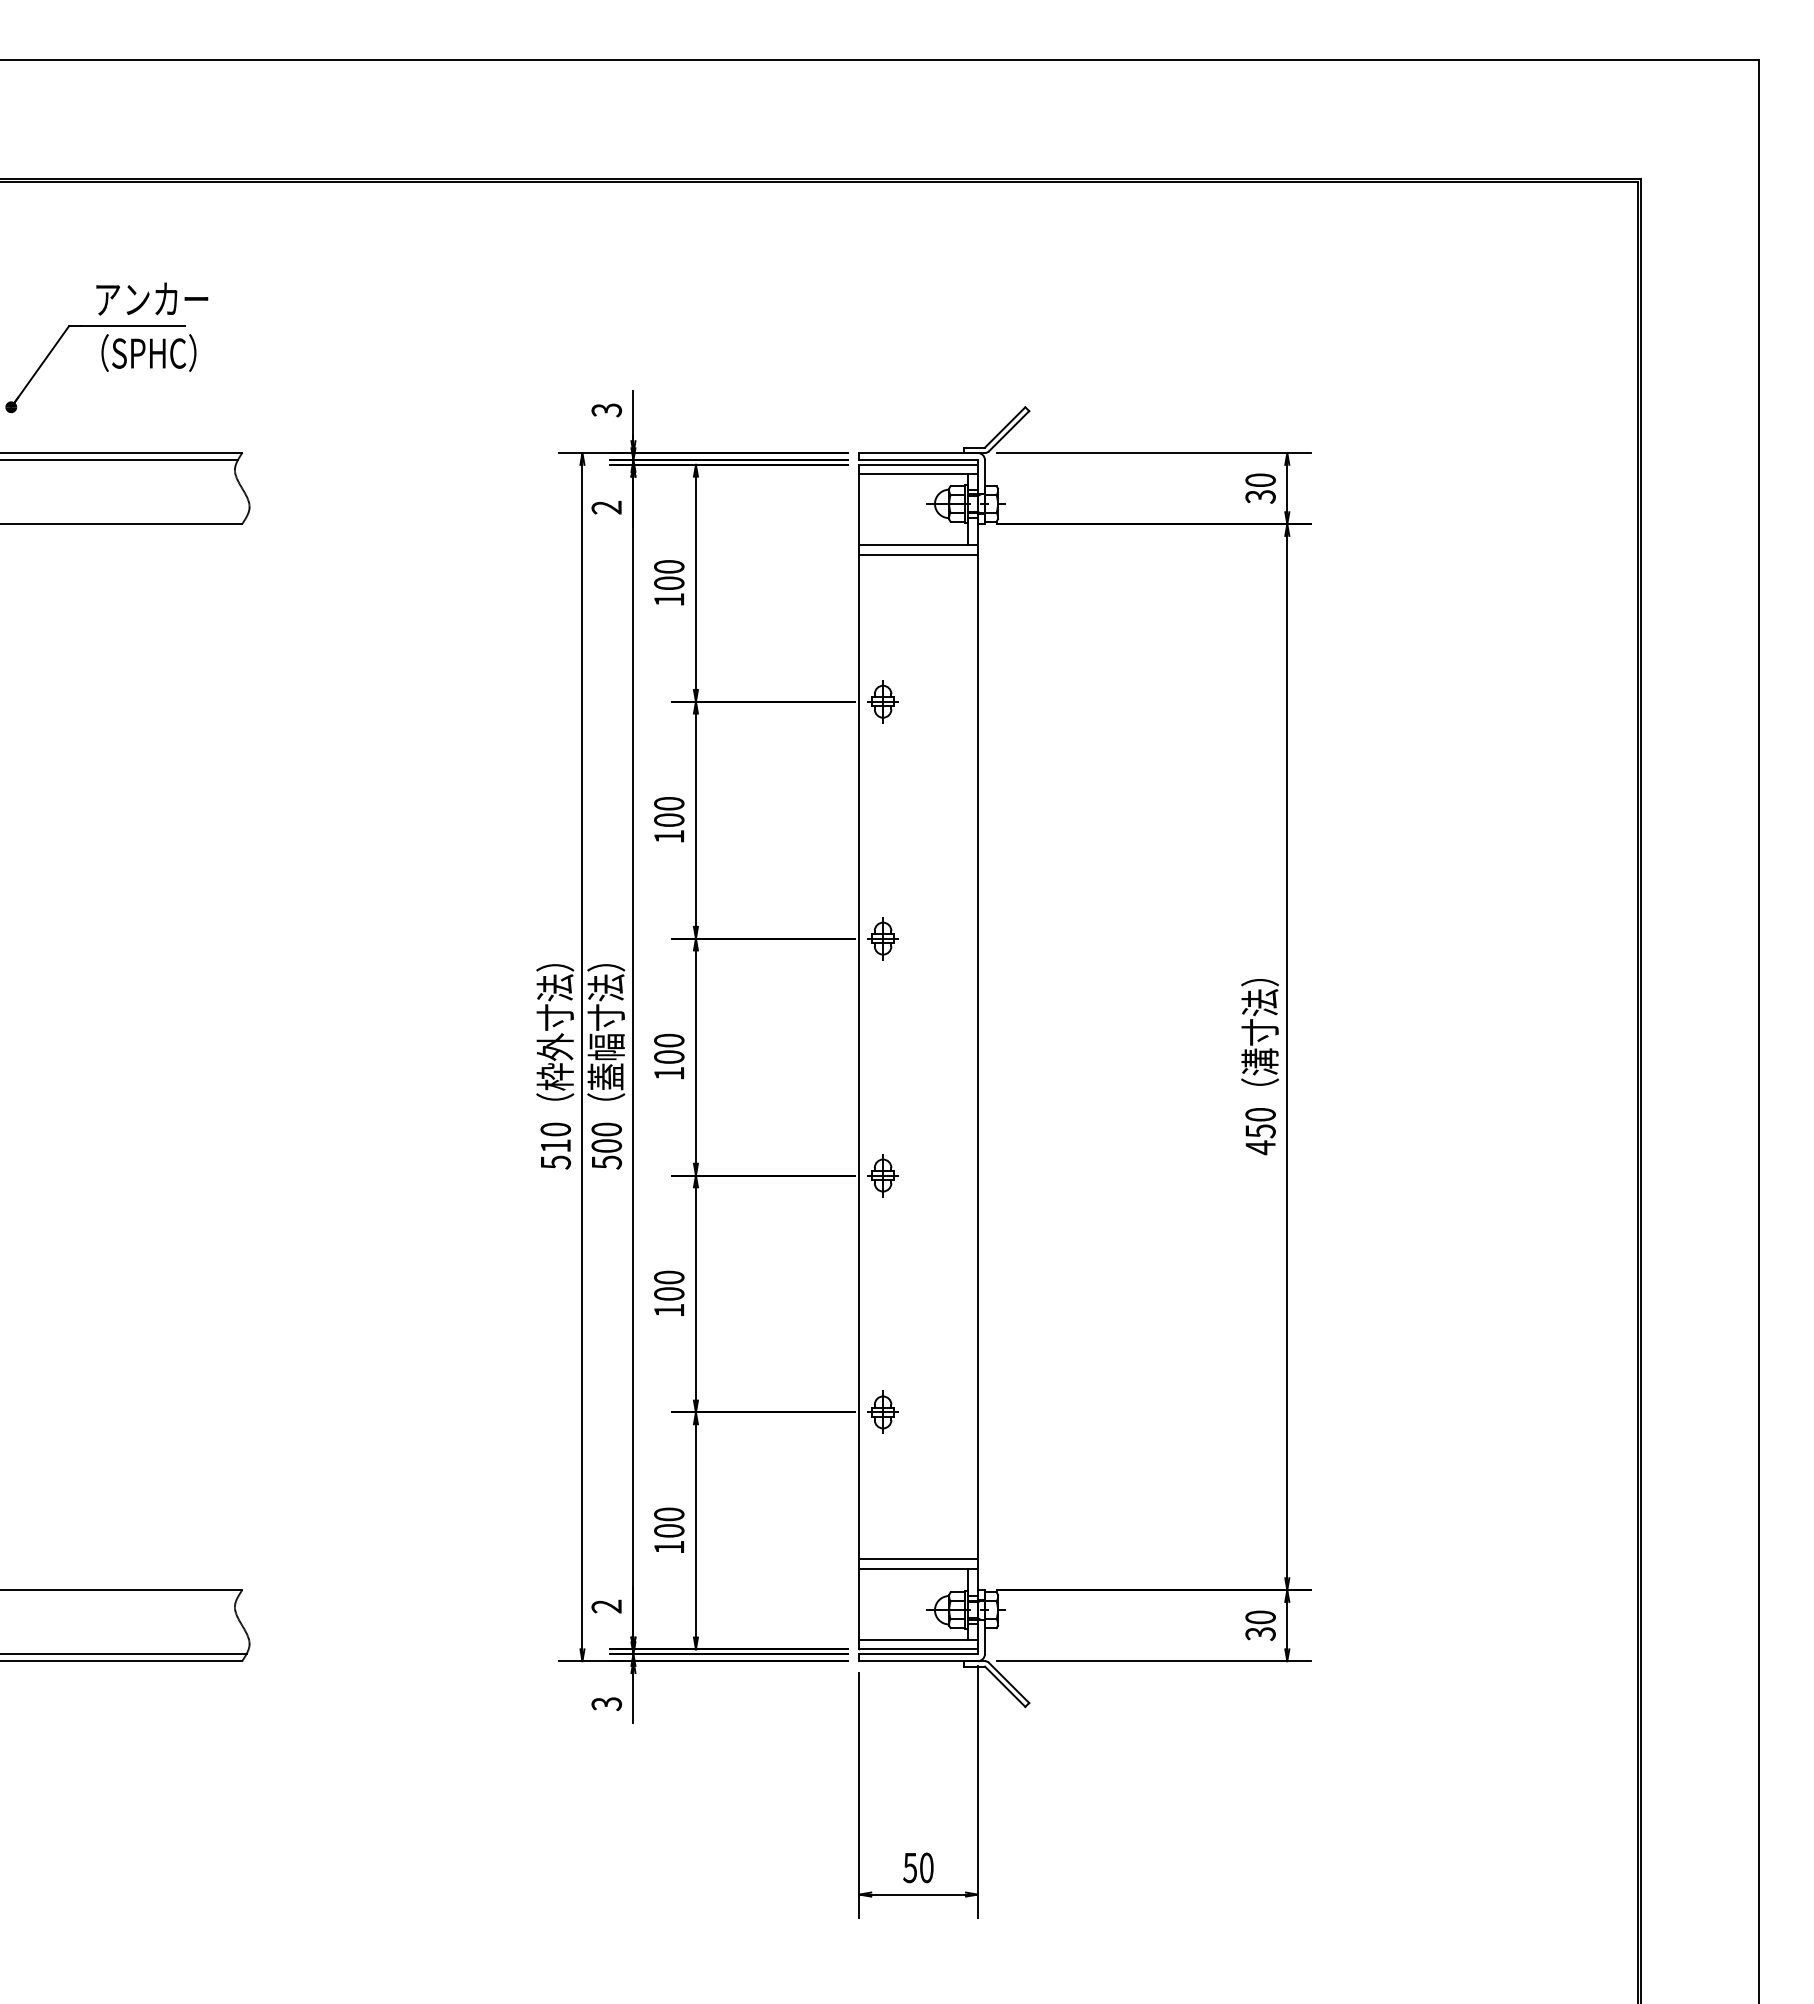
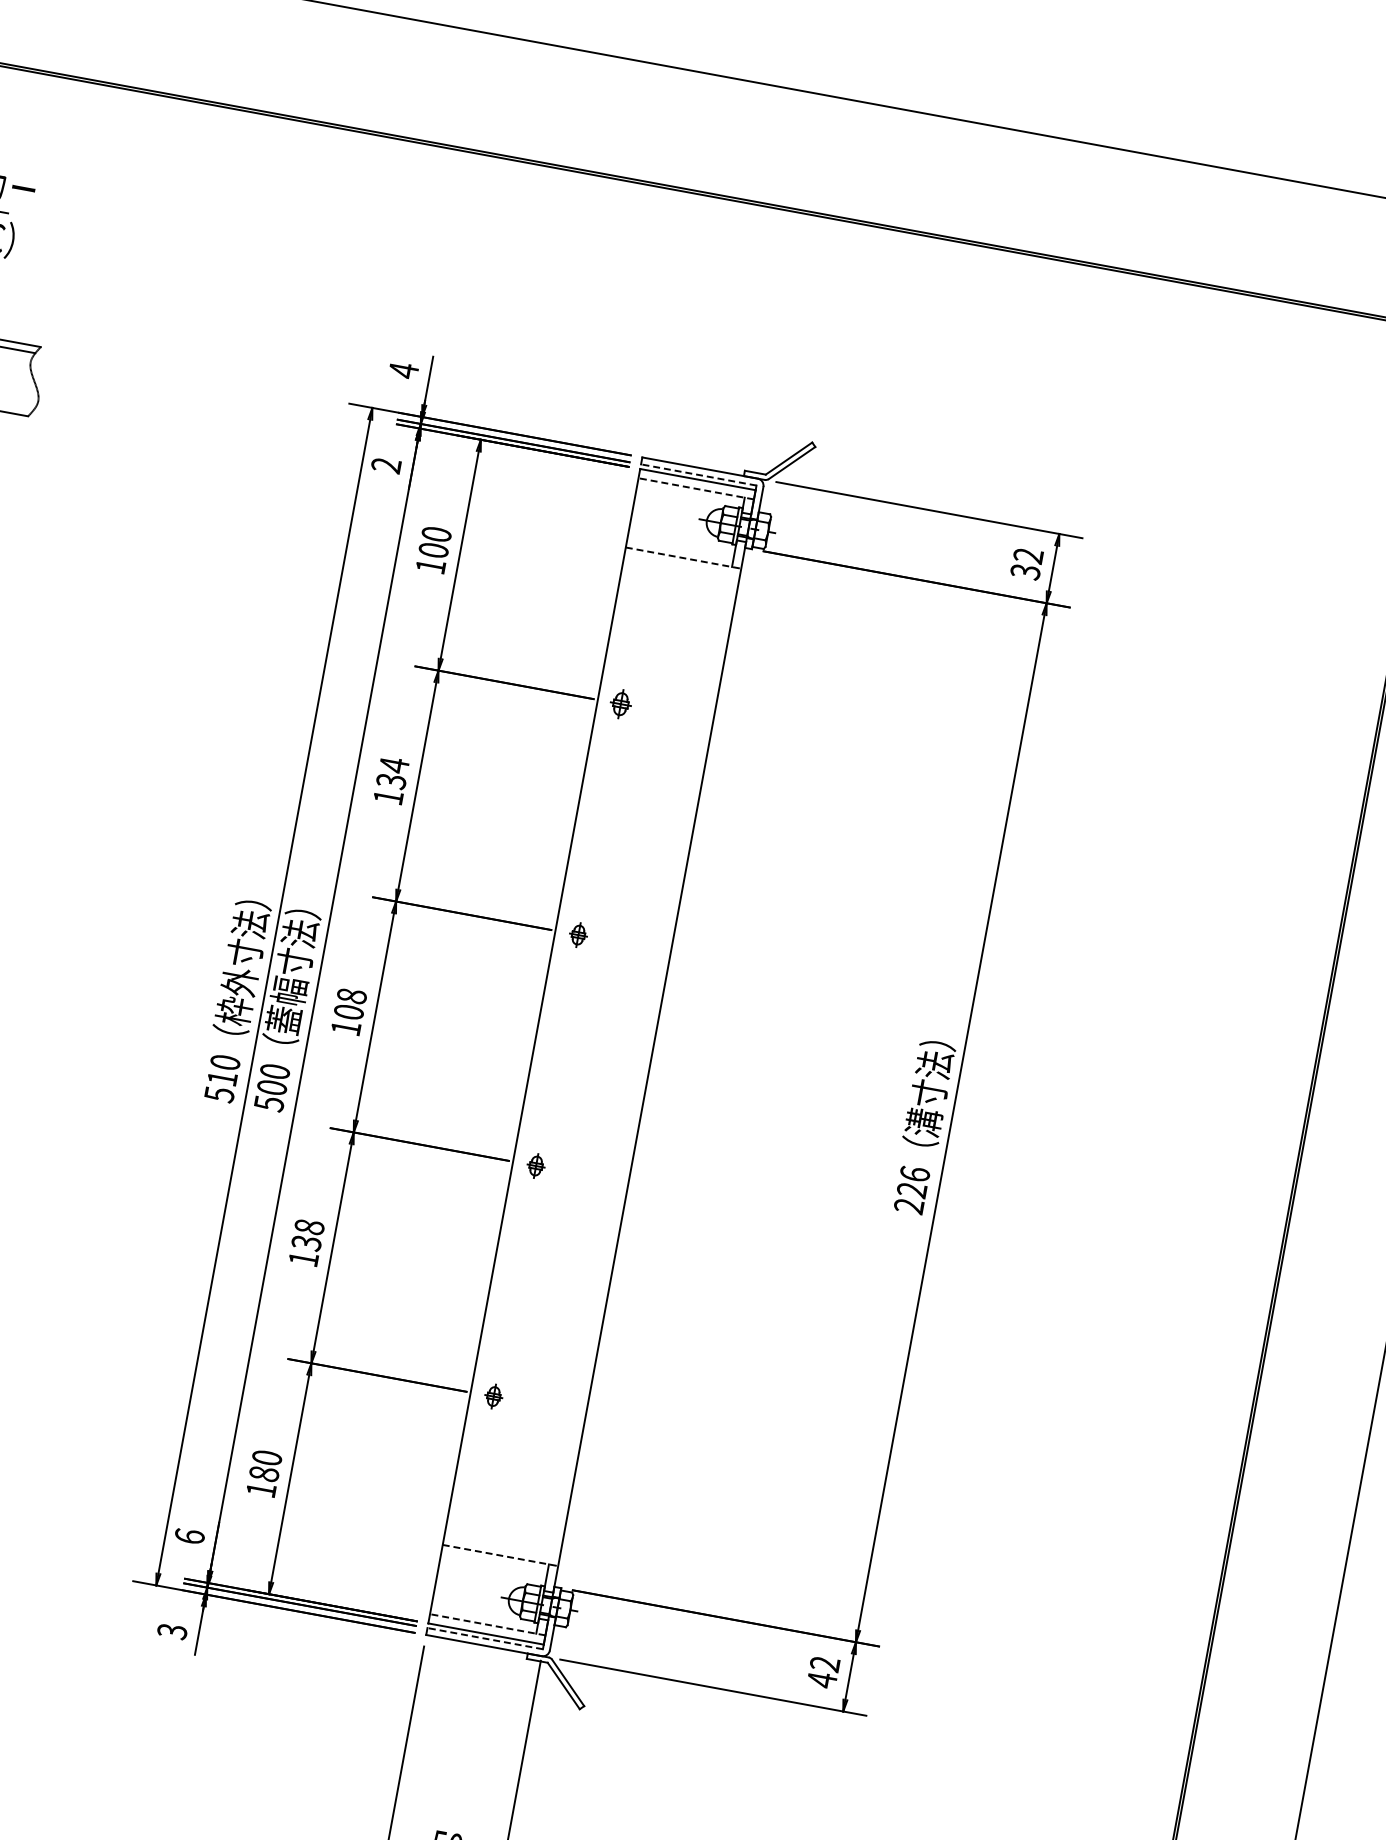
text: (606, 410) -> (403, 370), 3 -> 4
line: (918, 460) -> (698, 475), solid -> dashed
line: (918, 474) -> (696, 488), solid -> dashed
text: (1260, 480) -> (1028, 555), 30 -> 32
line: (919, 545) -> (684, 558), solid -> dashed
line: (918, 554) -> (681, 566), removed
part: (882, 701) -> (620, 703), size x0.7
text: (669, 811) -> (393, 772), 100 -> 134
part: (882, 938) -> (578, 934), size x0.6
text: (669, 1040) -> (352, 996), 100 -> 108
text: (1260, 1131) -> (911, 1190), 450 -> 226
part: (882, 1175) -> (535, 1165), size x0.6
text: (669, 1285) -> (308, 1234), 100 -> 138
part: (882, 1411) -> (493, 1395), size x0.6
text: (669, 1530) -> (264, 1473), 100 -> 180
line: (918, 1559) -> (502, 1546), removed
line: (919, 1568) -> (501, 1555), solid -> dashed
text: (606, 1606) -> (189, 1536), 2 -> 6
text: (1260, 1625) -> (823, 1671), 30 -> 42
line: (918, 1639) -> (487, 1624), solid -> dashed
line: (918, 1654) -> (485, 1639), solid -> dashed

